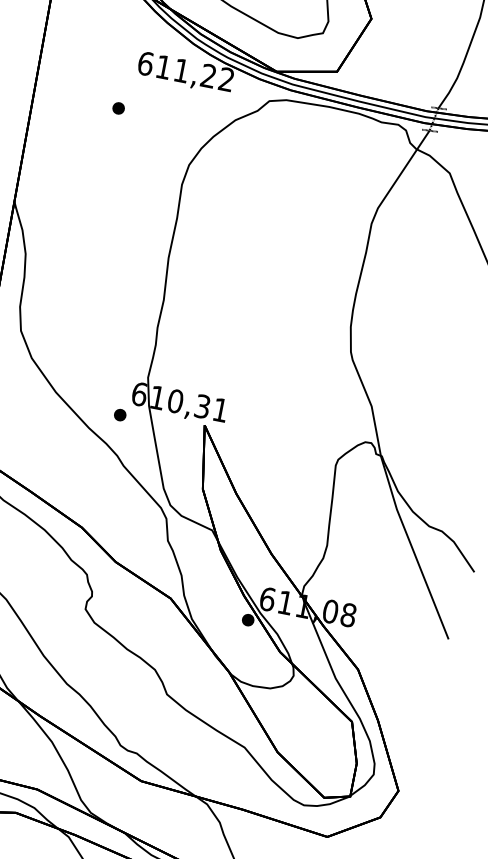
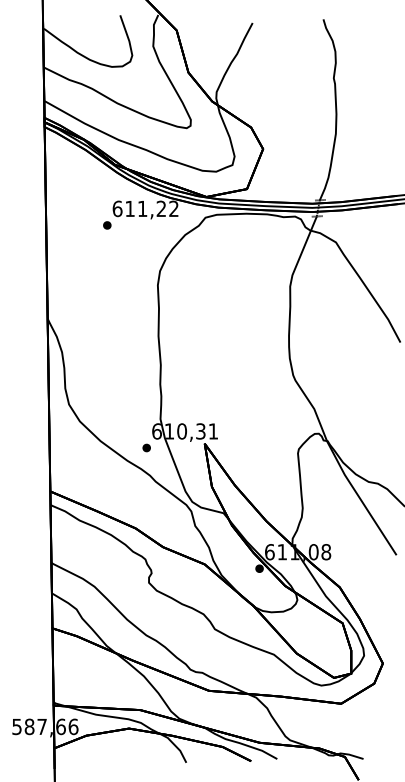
part: (118, 108) -> (107, 225), moved

